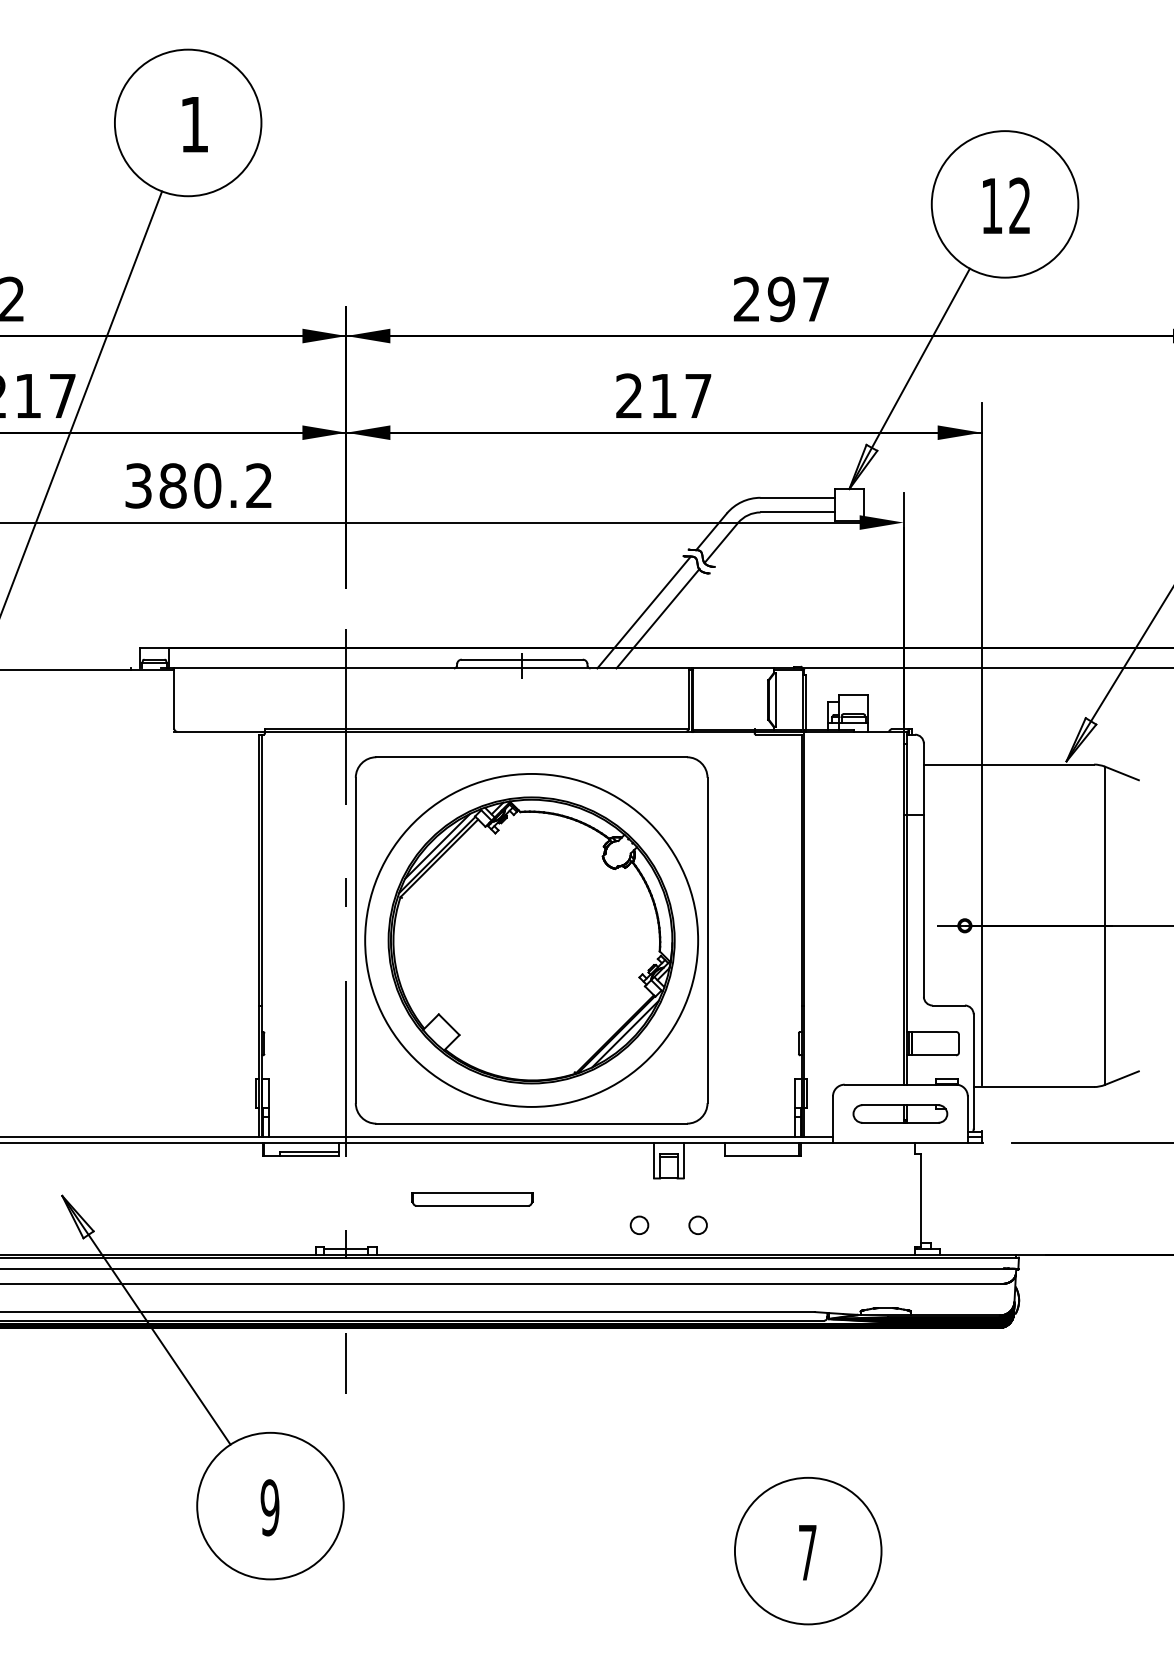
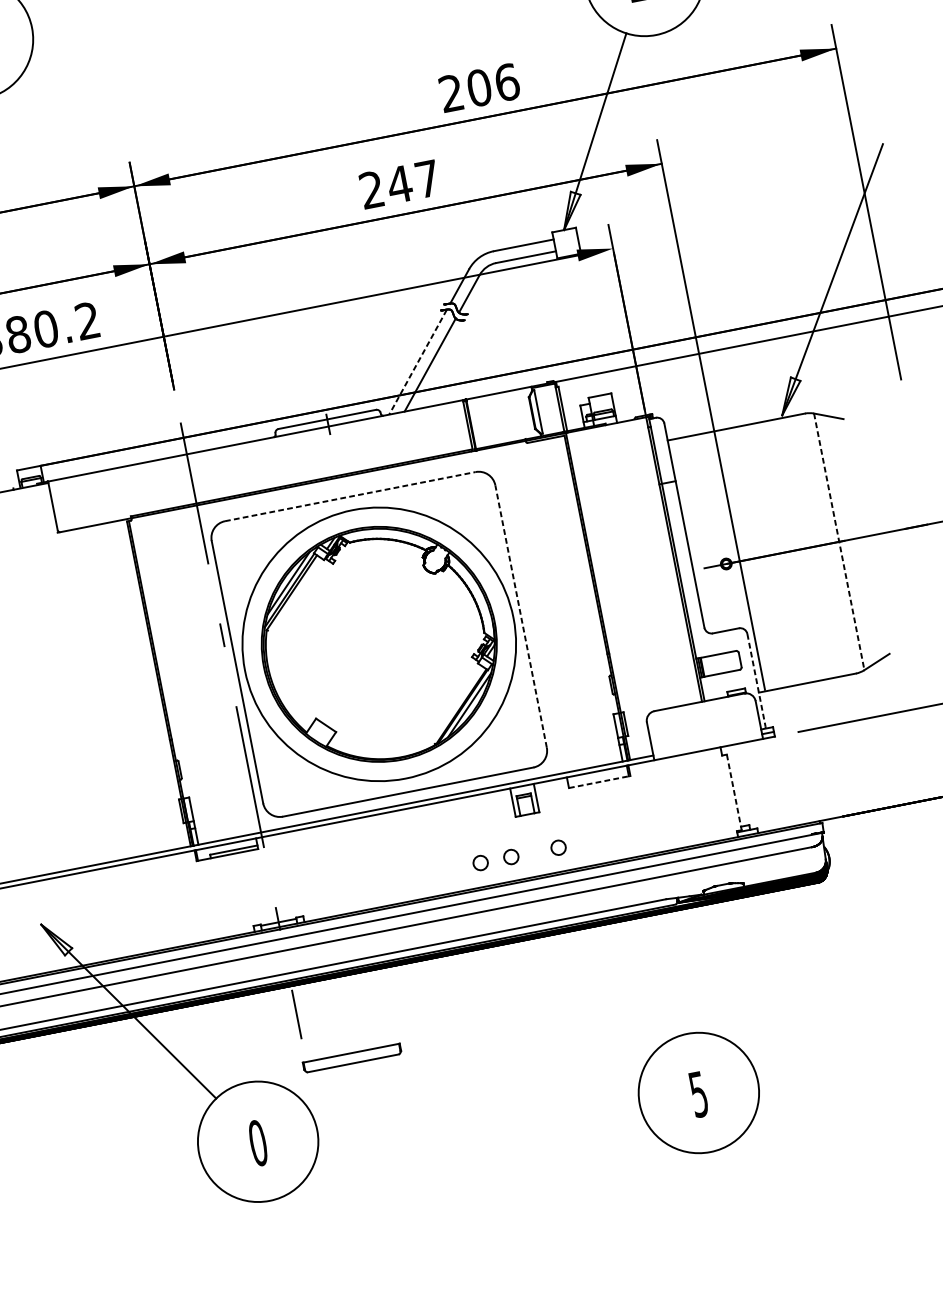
text: (798, 299) -> (493, 85), 297 -> 206
text: (663, 395) -> (399, 184), 217 -> 247
line: (644, 612) -> (418, 362), solid -> dashed
line: (532, 757) -> (351, 496), solid -> dashed
line: (1104, 926) -> (838, 542), solid -> dashed
line: (707, 940) -> (521, 616), solid -> dashed
line: (973, 1071) -> (756, 680), solid -> dashed
part: (900, 1113) -> (704, 725), removed
line: (763, 1156) -> (600, 781), solid -> dashed
part: (472, 1199) -> (352, 1058), moved
line: (920, 1200) -> (733, 792), solid -> dashed
circle: (601, 1224) -> (480, 862), added
text: (269, 1507) -> (257, 1143), 9 -> 0
text: (807, 1553) -> (698, 1095), 7 -> 5

